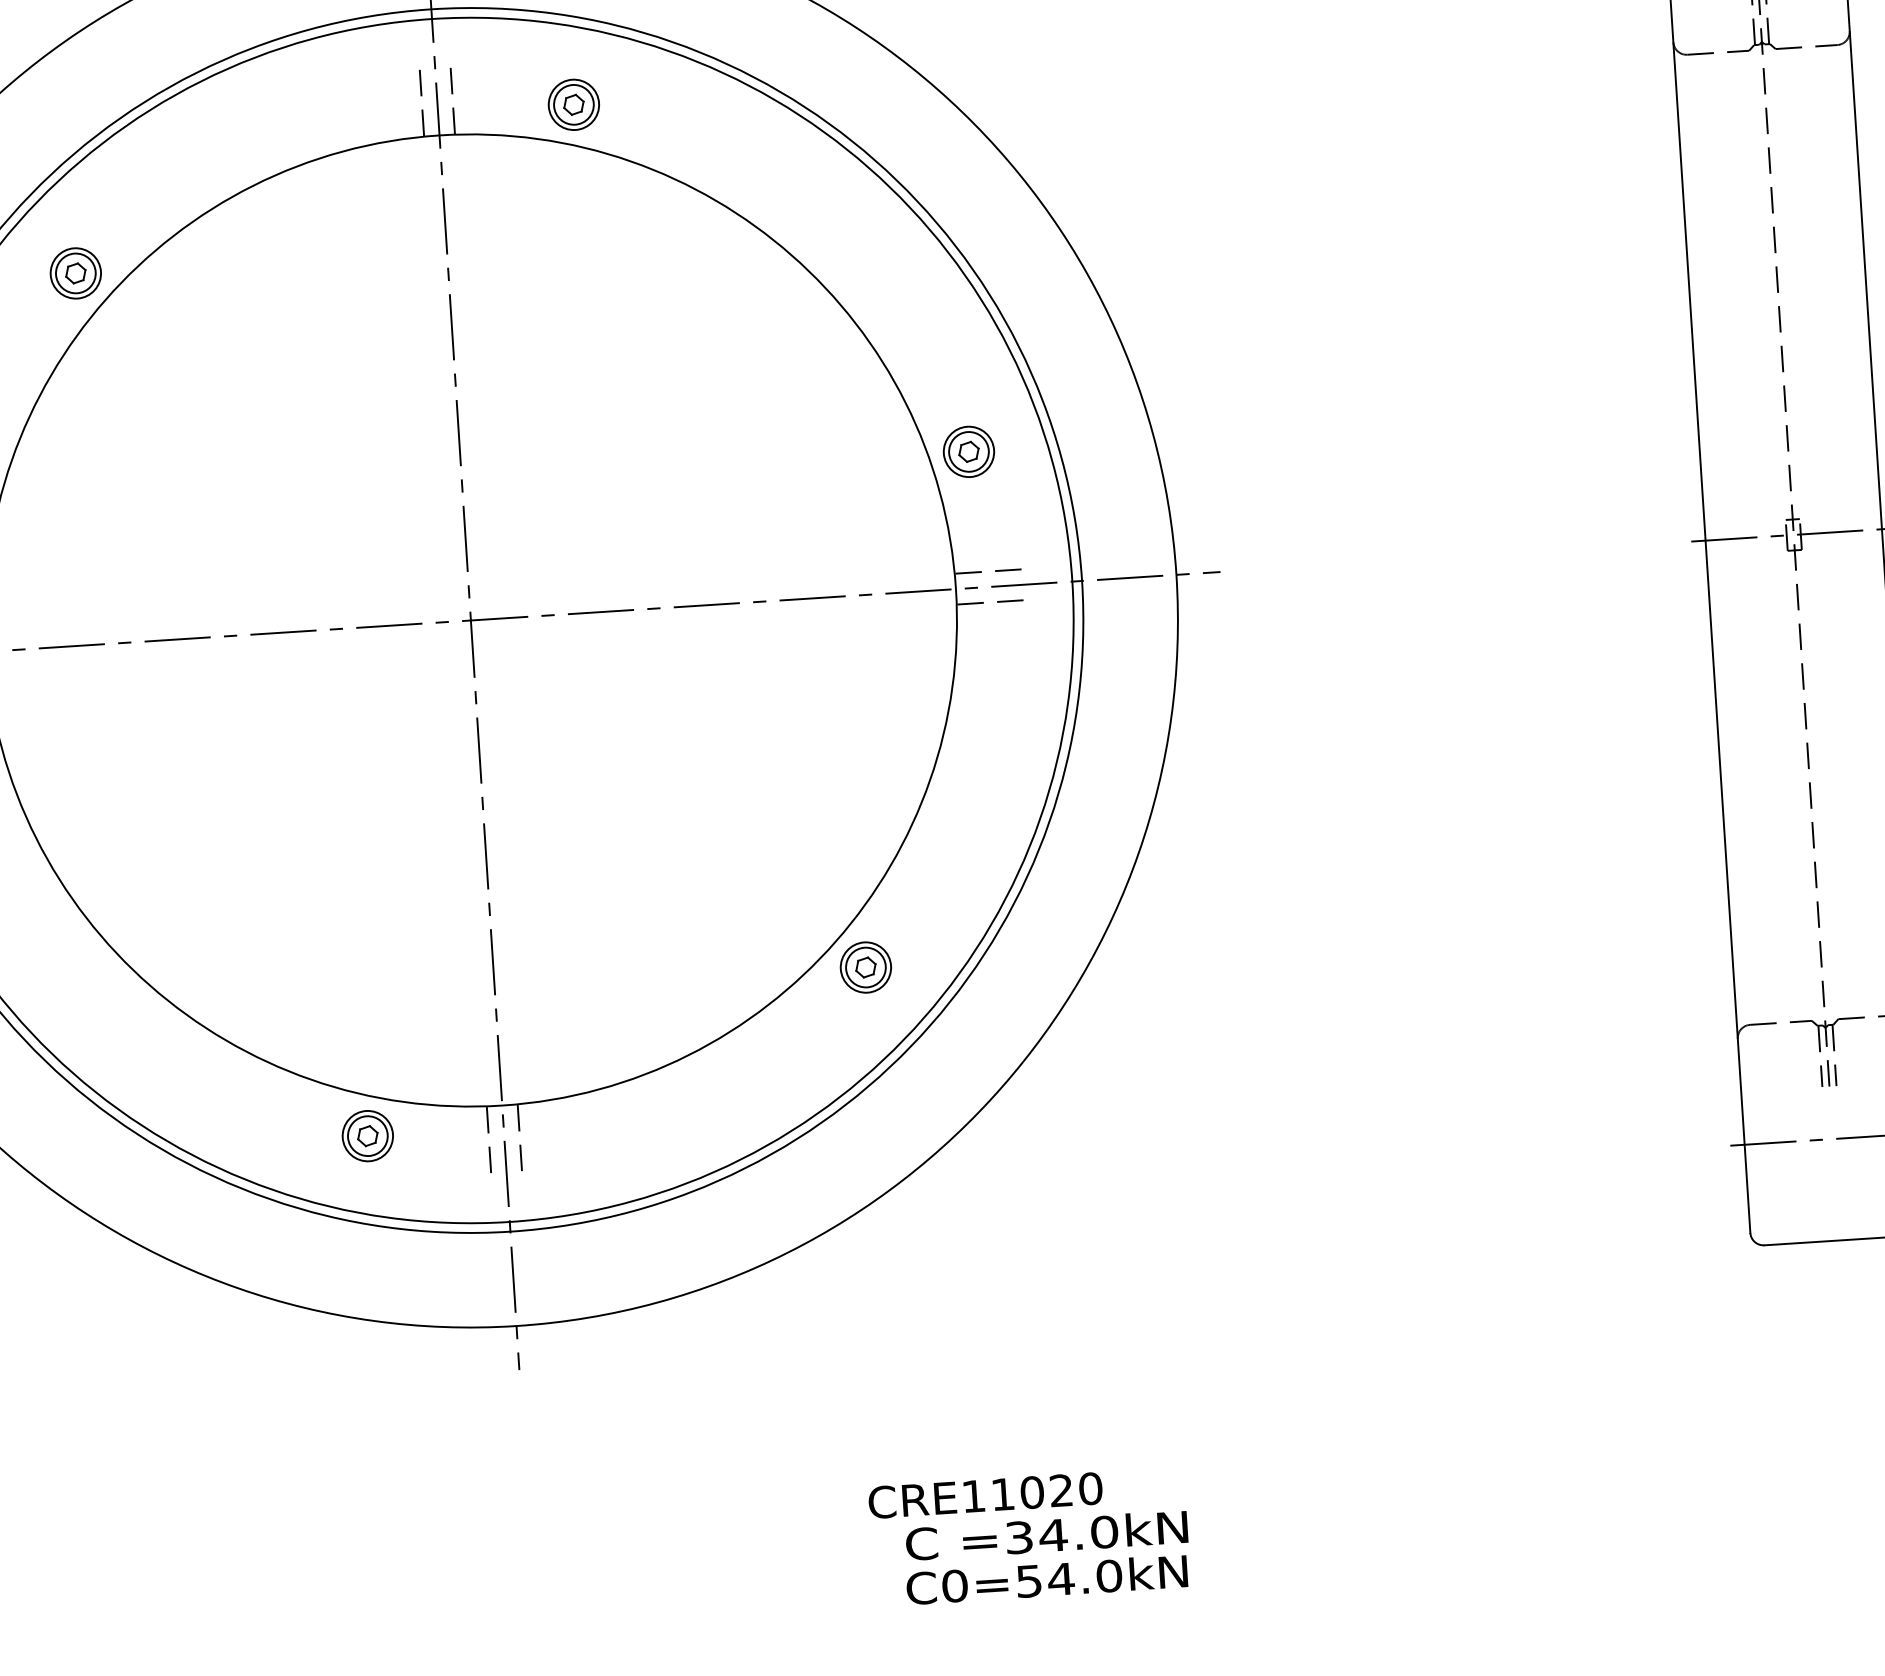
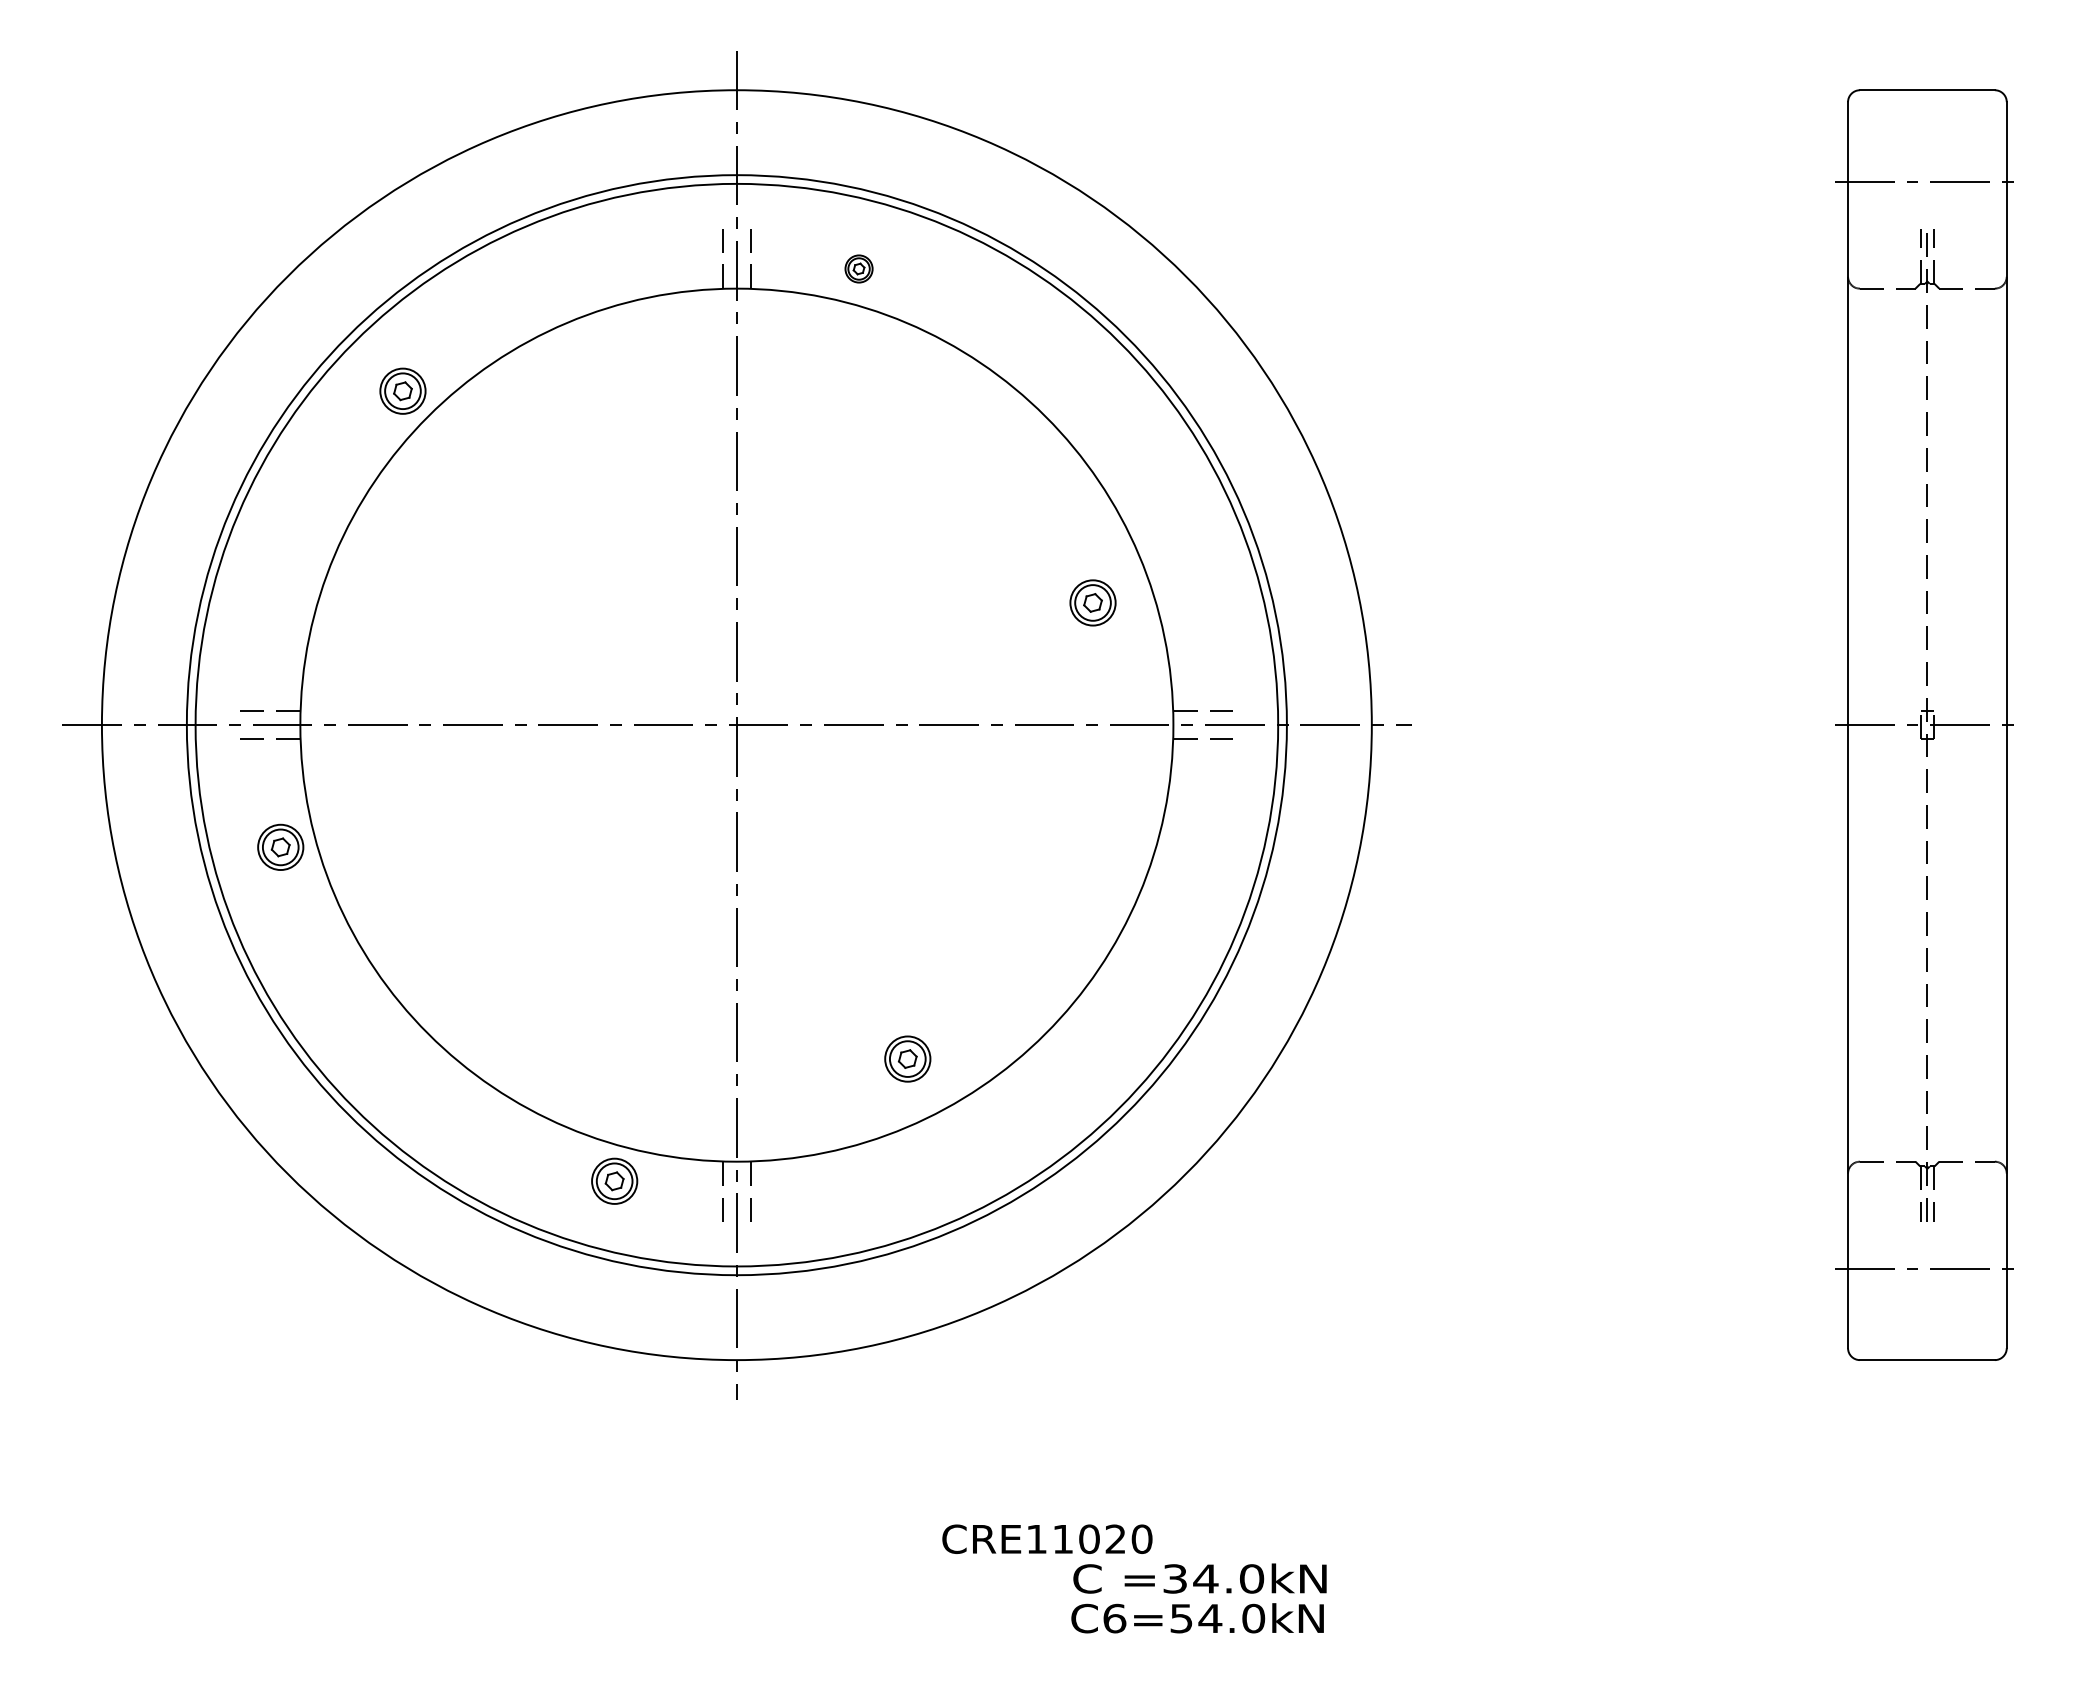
part: (573, 104) -> (858, 268), size x0.6
part: (968, 451) -> (1092, 602), moved
part: (865, 966) -> (907, 1058), moved
text: (985, 1494) -> (1047, 1538), moved
text: (954, 1586) -> (1114, 1618), C0=54.0kN -> C6=54.0kN

